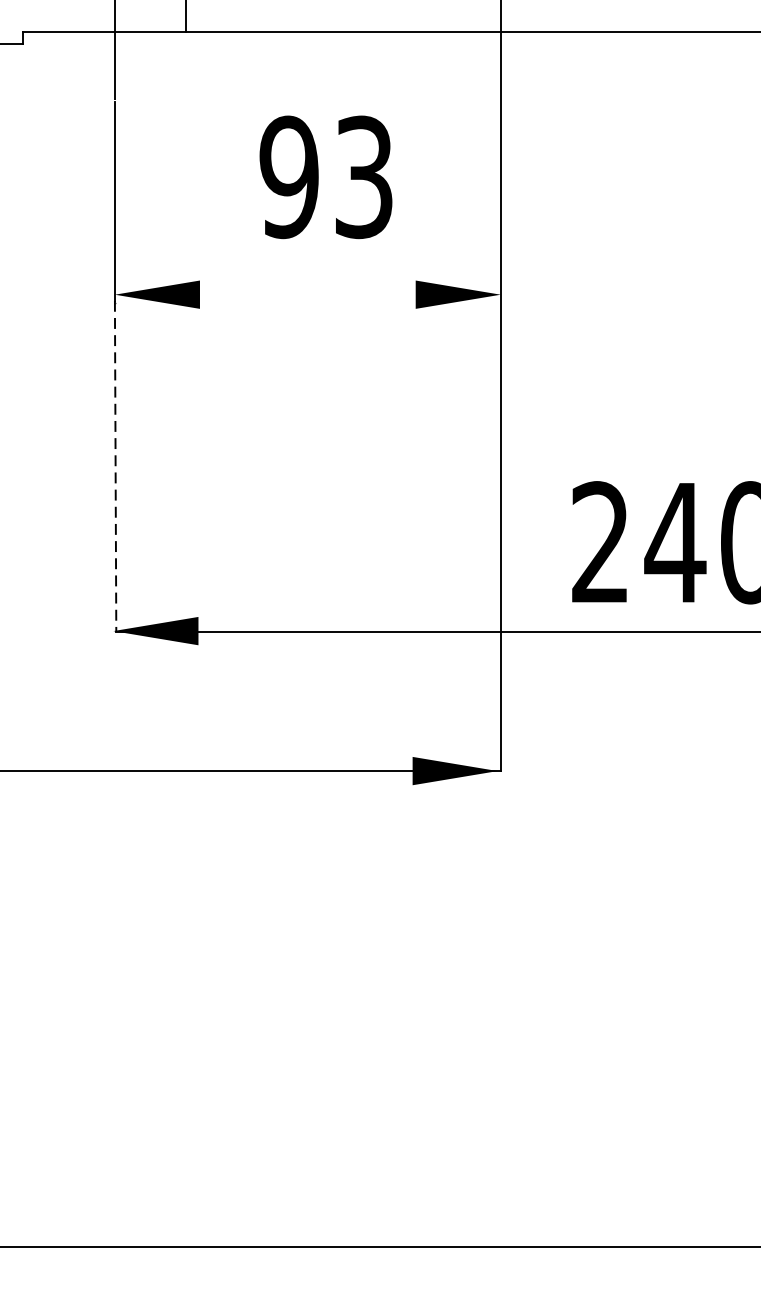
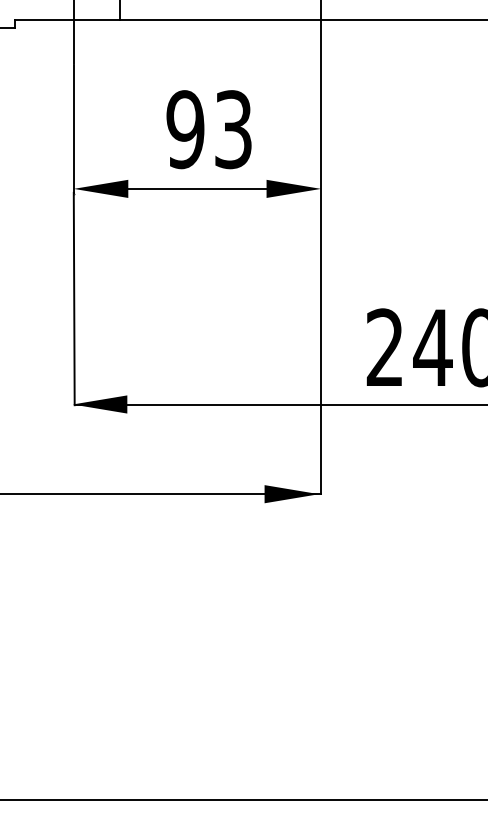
text: (325, 177) -> (208, 129), moved
line: (307, 294) -> (197, 188), added
line: (116, 467) -> (74, 299), dashed -> solid

